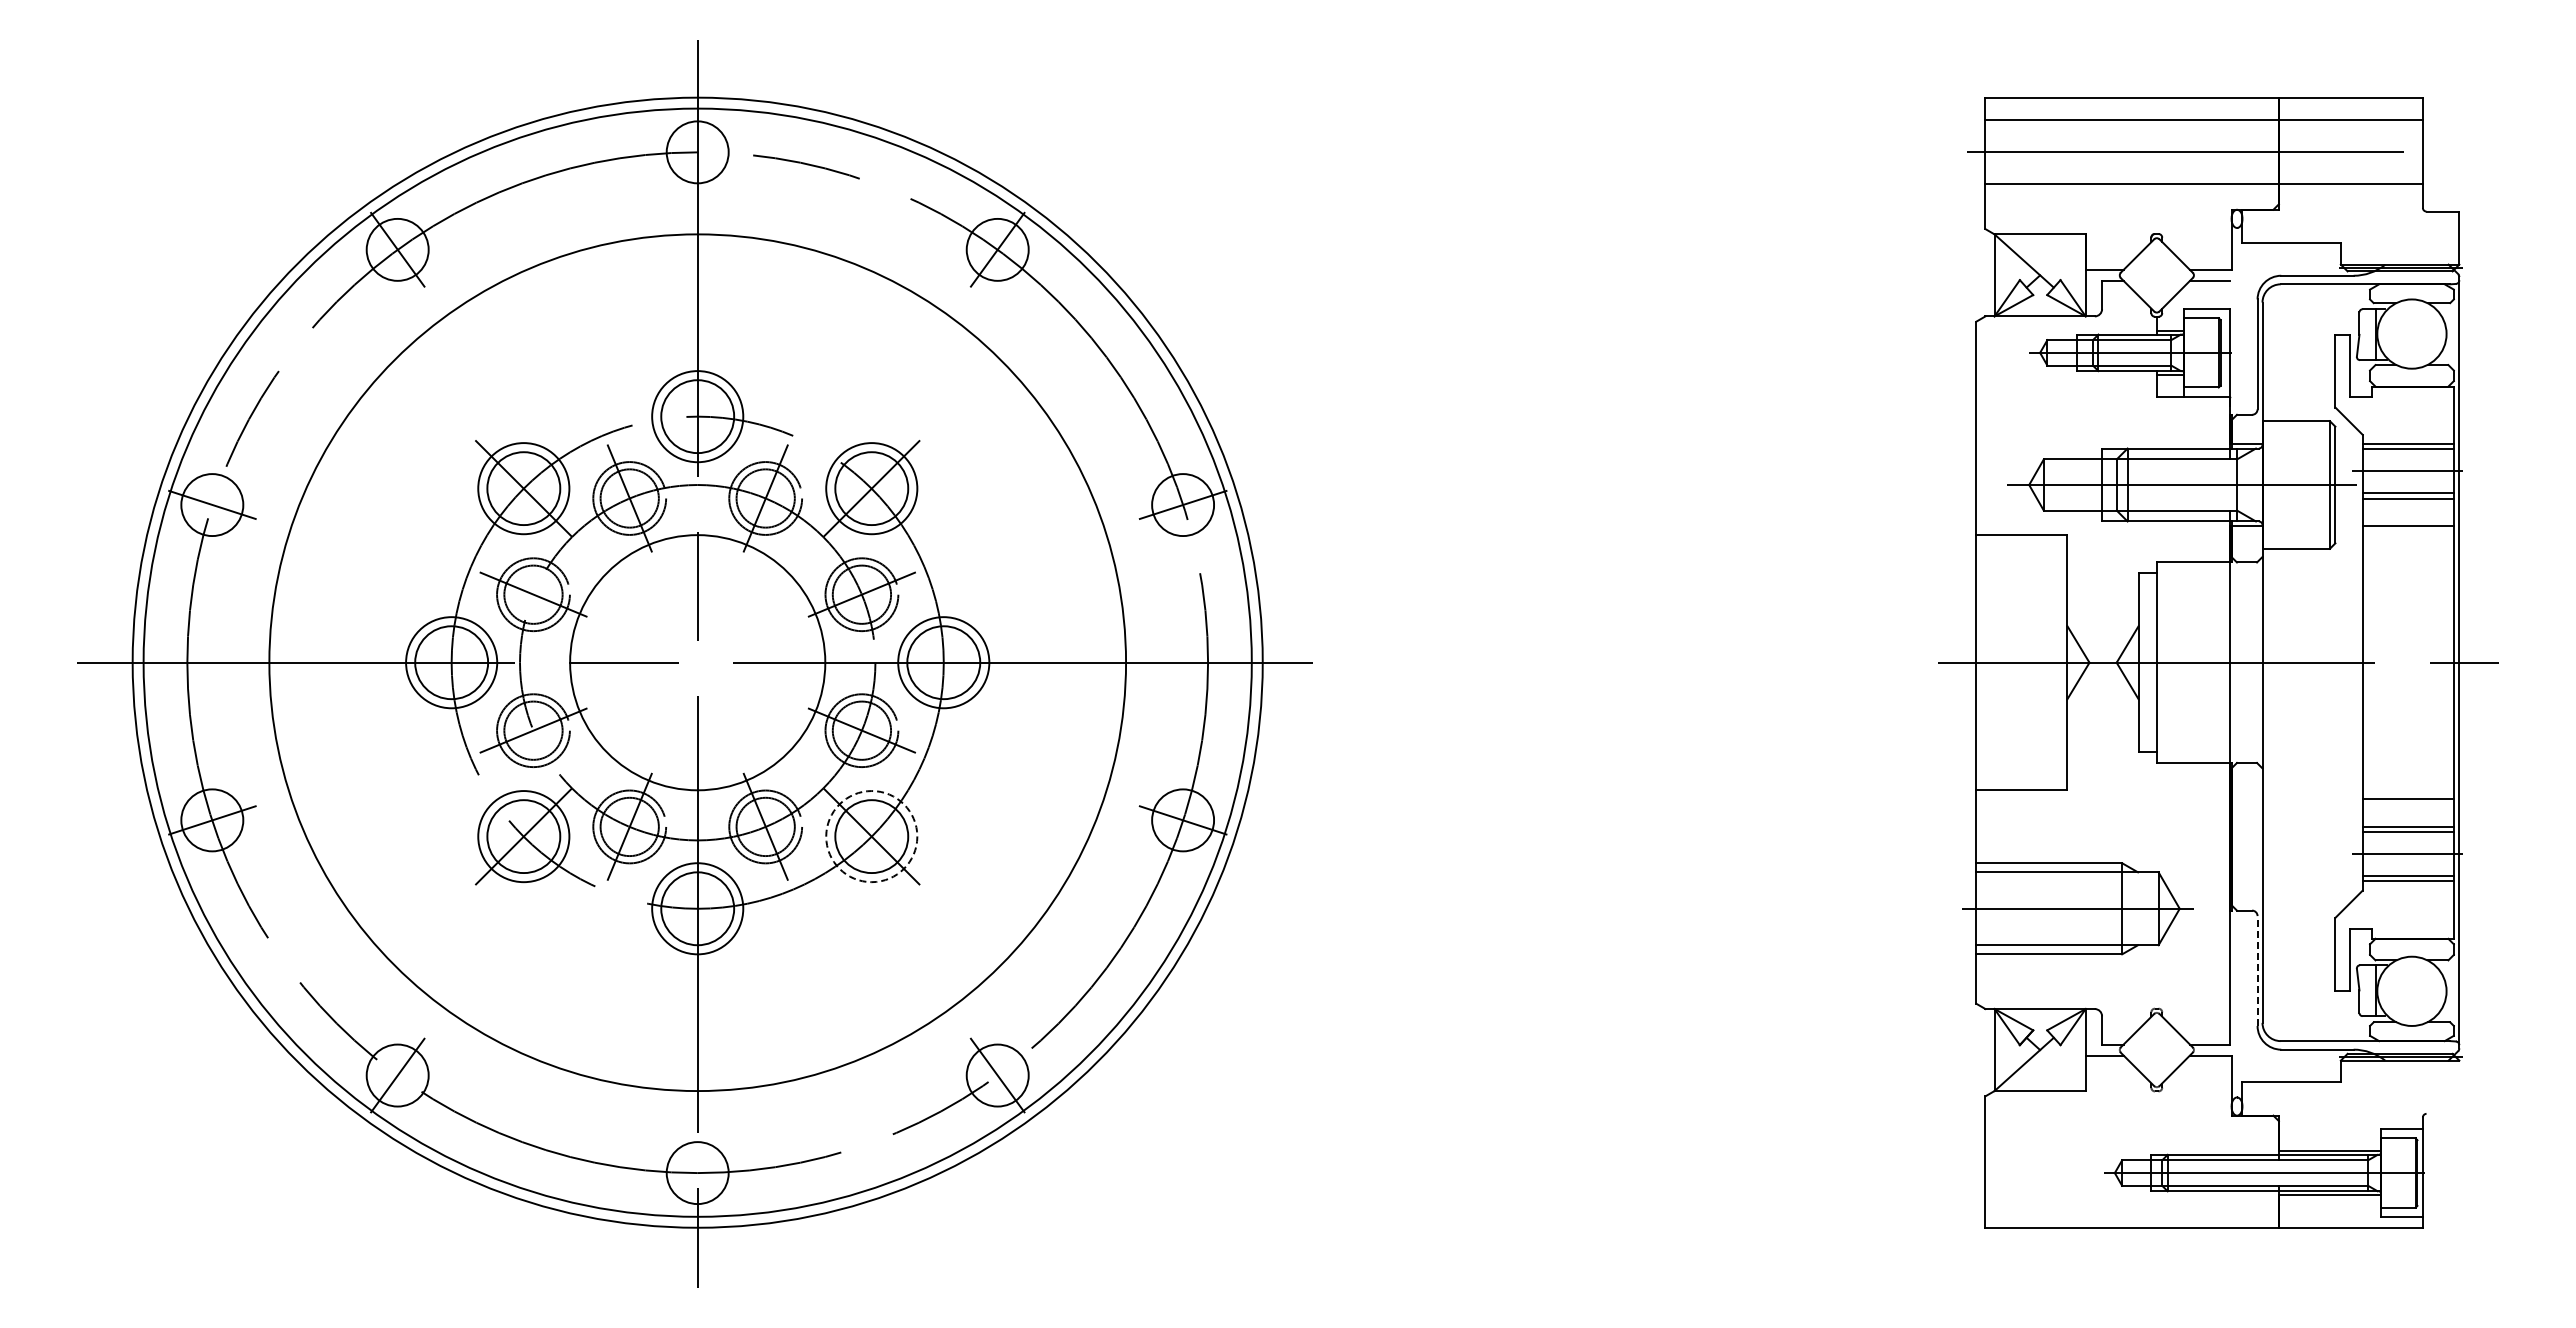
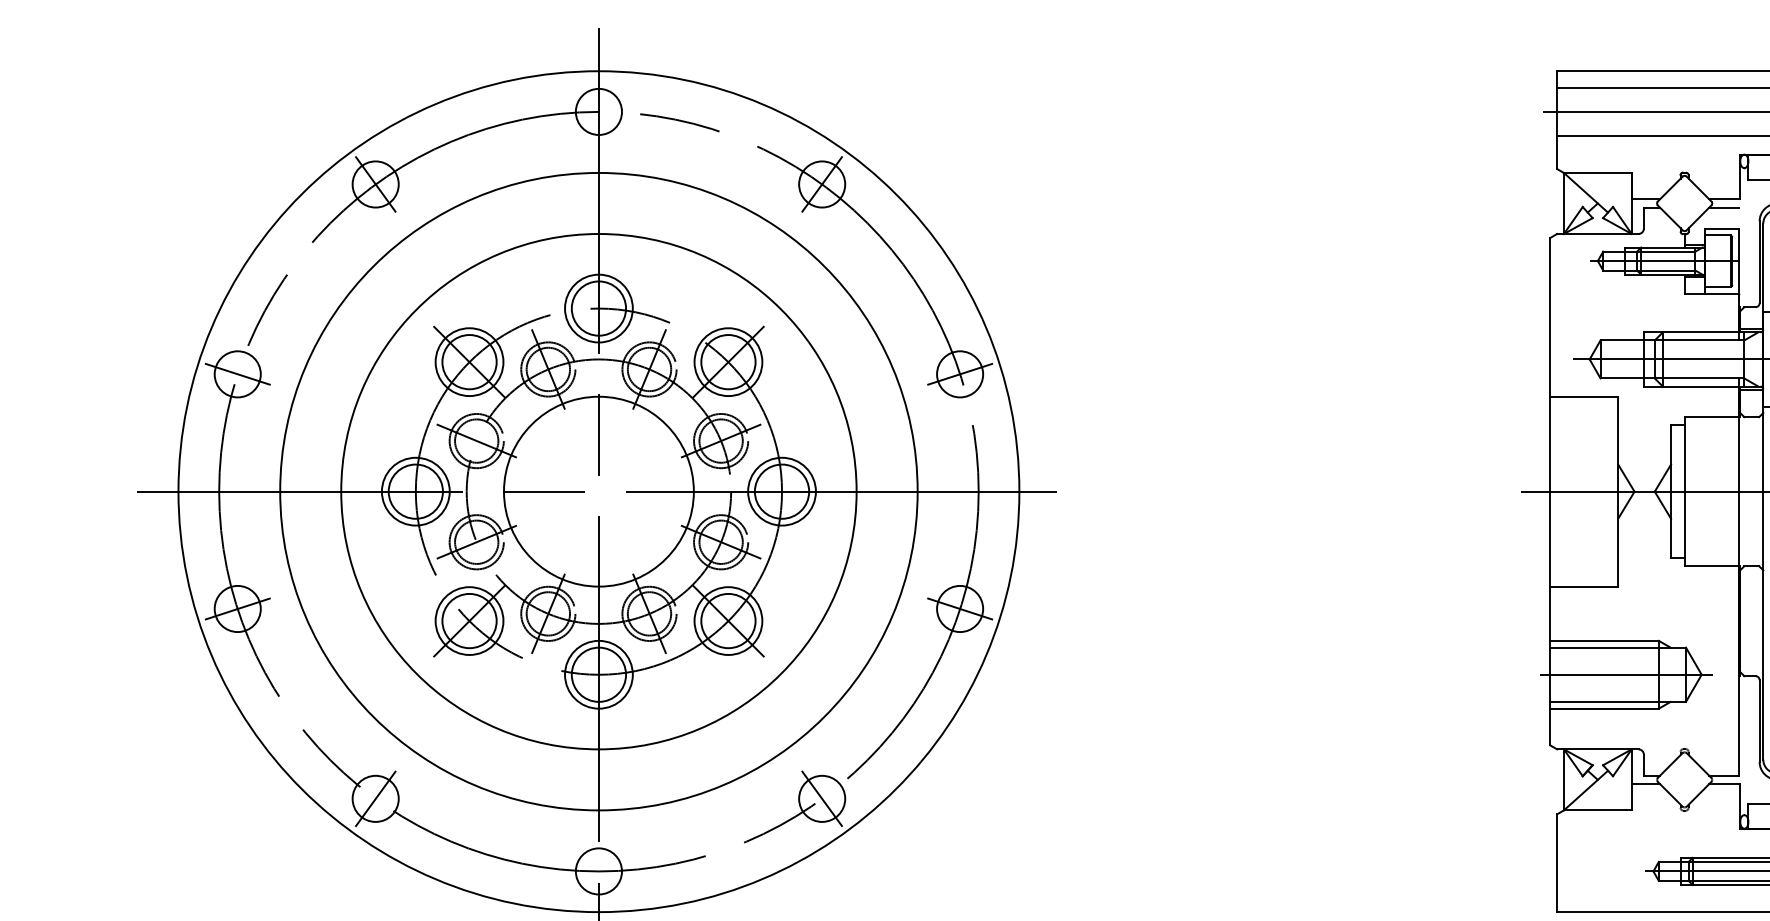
circle: (697, 662) -> (598, 491), size x0.62
circle: (871, 836) -> (728, 620), dashed -> solid
line: (2257, 971) -> (1759, 721), dashed -> solid

